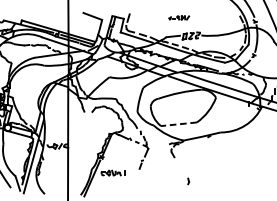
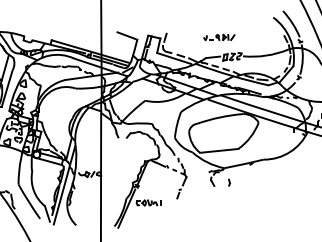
part: (179, 17) -> (219, 37), size x1.43
line: (178, 123) -> (218, 150), dashed -> solid
part: (188, 181) -> (229, 182), moved

